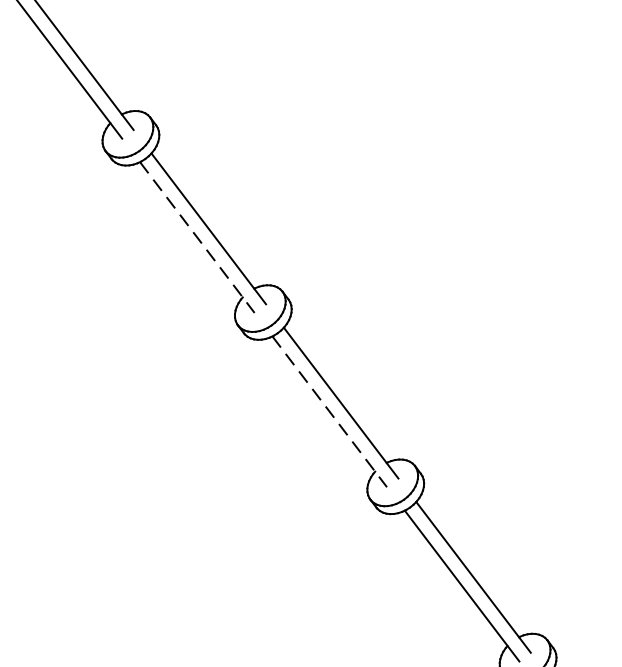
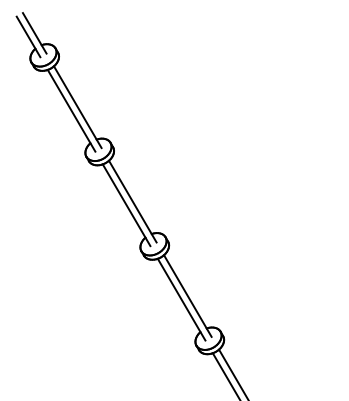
line: (197, 238) -> (126, 205), dashed -> solid
line: (329, 413) -> (181, 300), dashed -> solid

